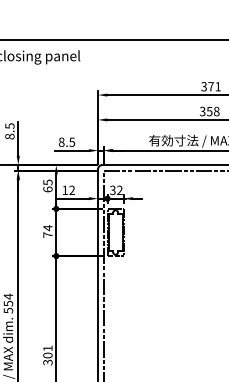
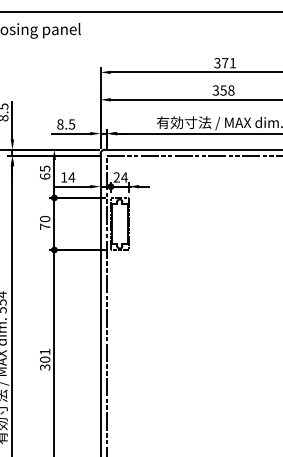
text: (71, 190) -> (71, 177), 12 -> 14
text: (116, 190) -> (120, 177), 32 -> 24
text: (48, 227) -> (45, 218), 74 -> 70

